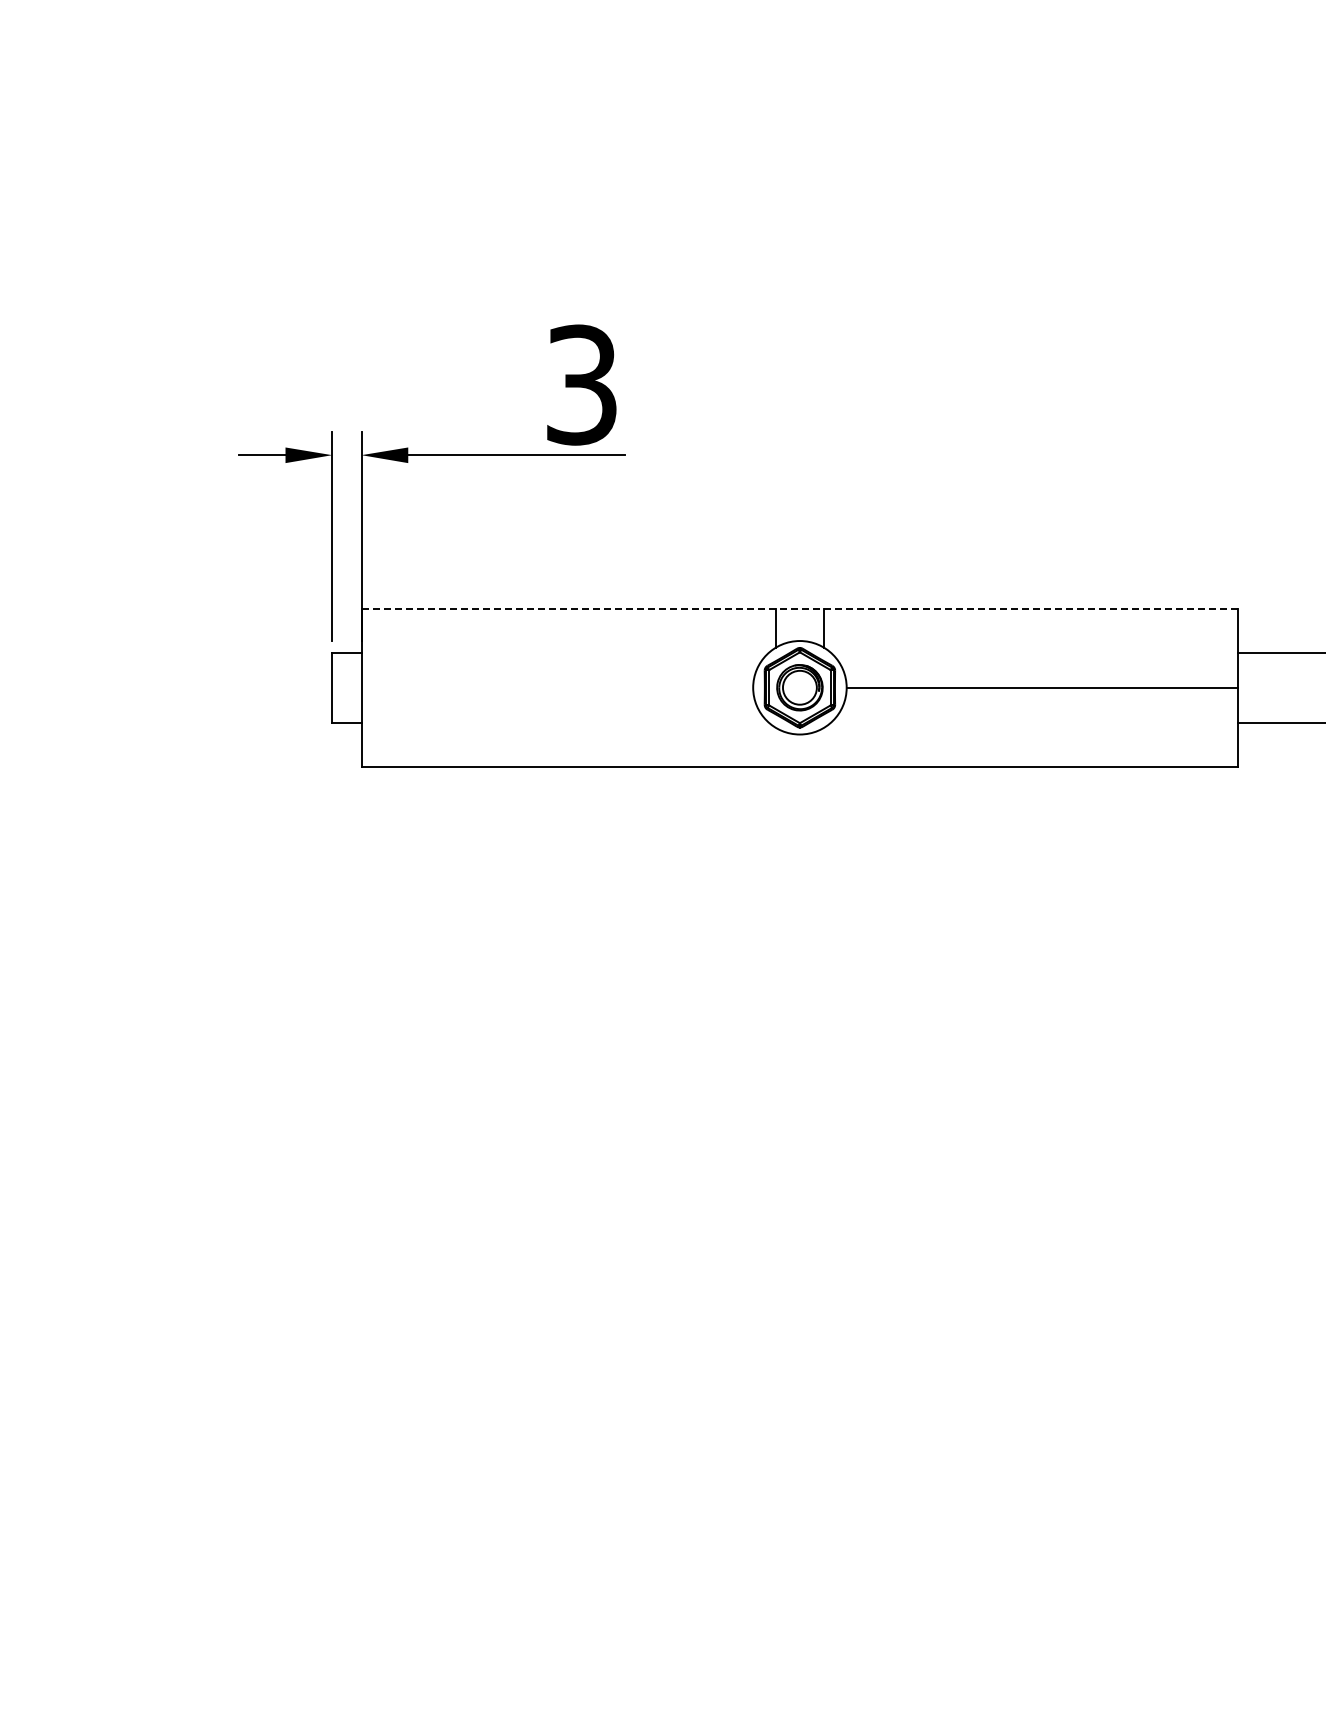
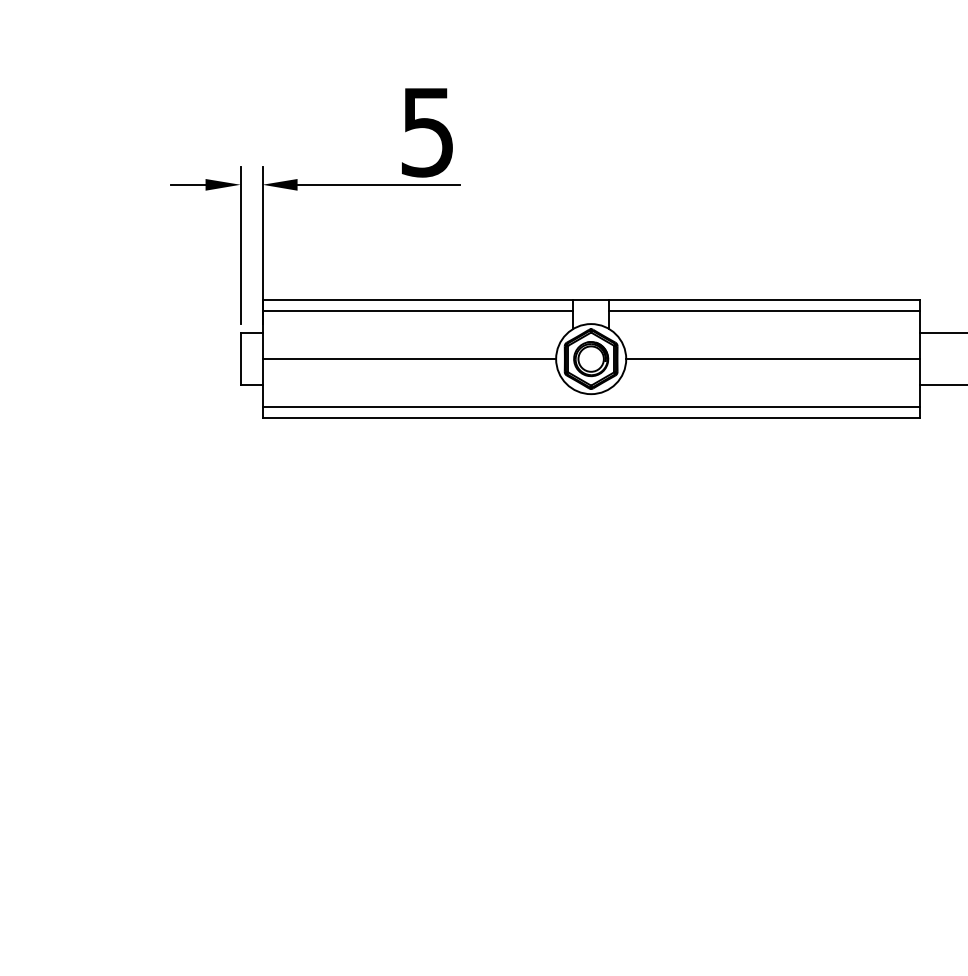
text: (581, 384) -> (427, 131), 3 -> 5
line: (799, 608) -> (590, 299), dashed -> solid
line: (568, 623) -> (417, 310), added
line: (1030, 623) -> (764, 310), added
line: (557, 687) -> (409, 358), added
line: (799, 752) -> (590, 407), added

